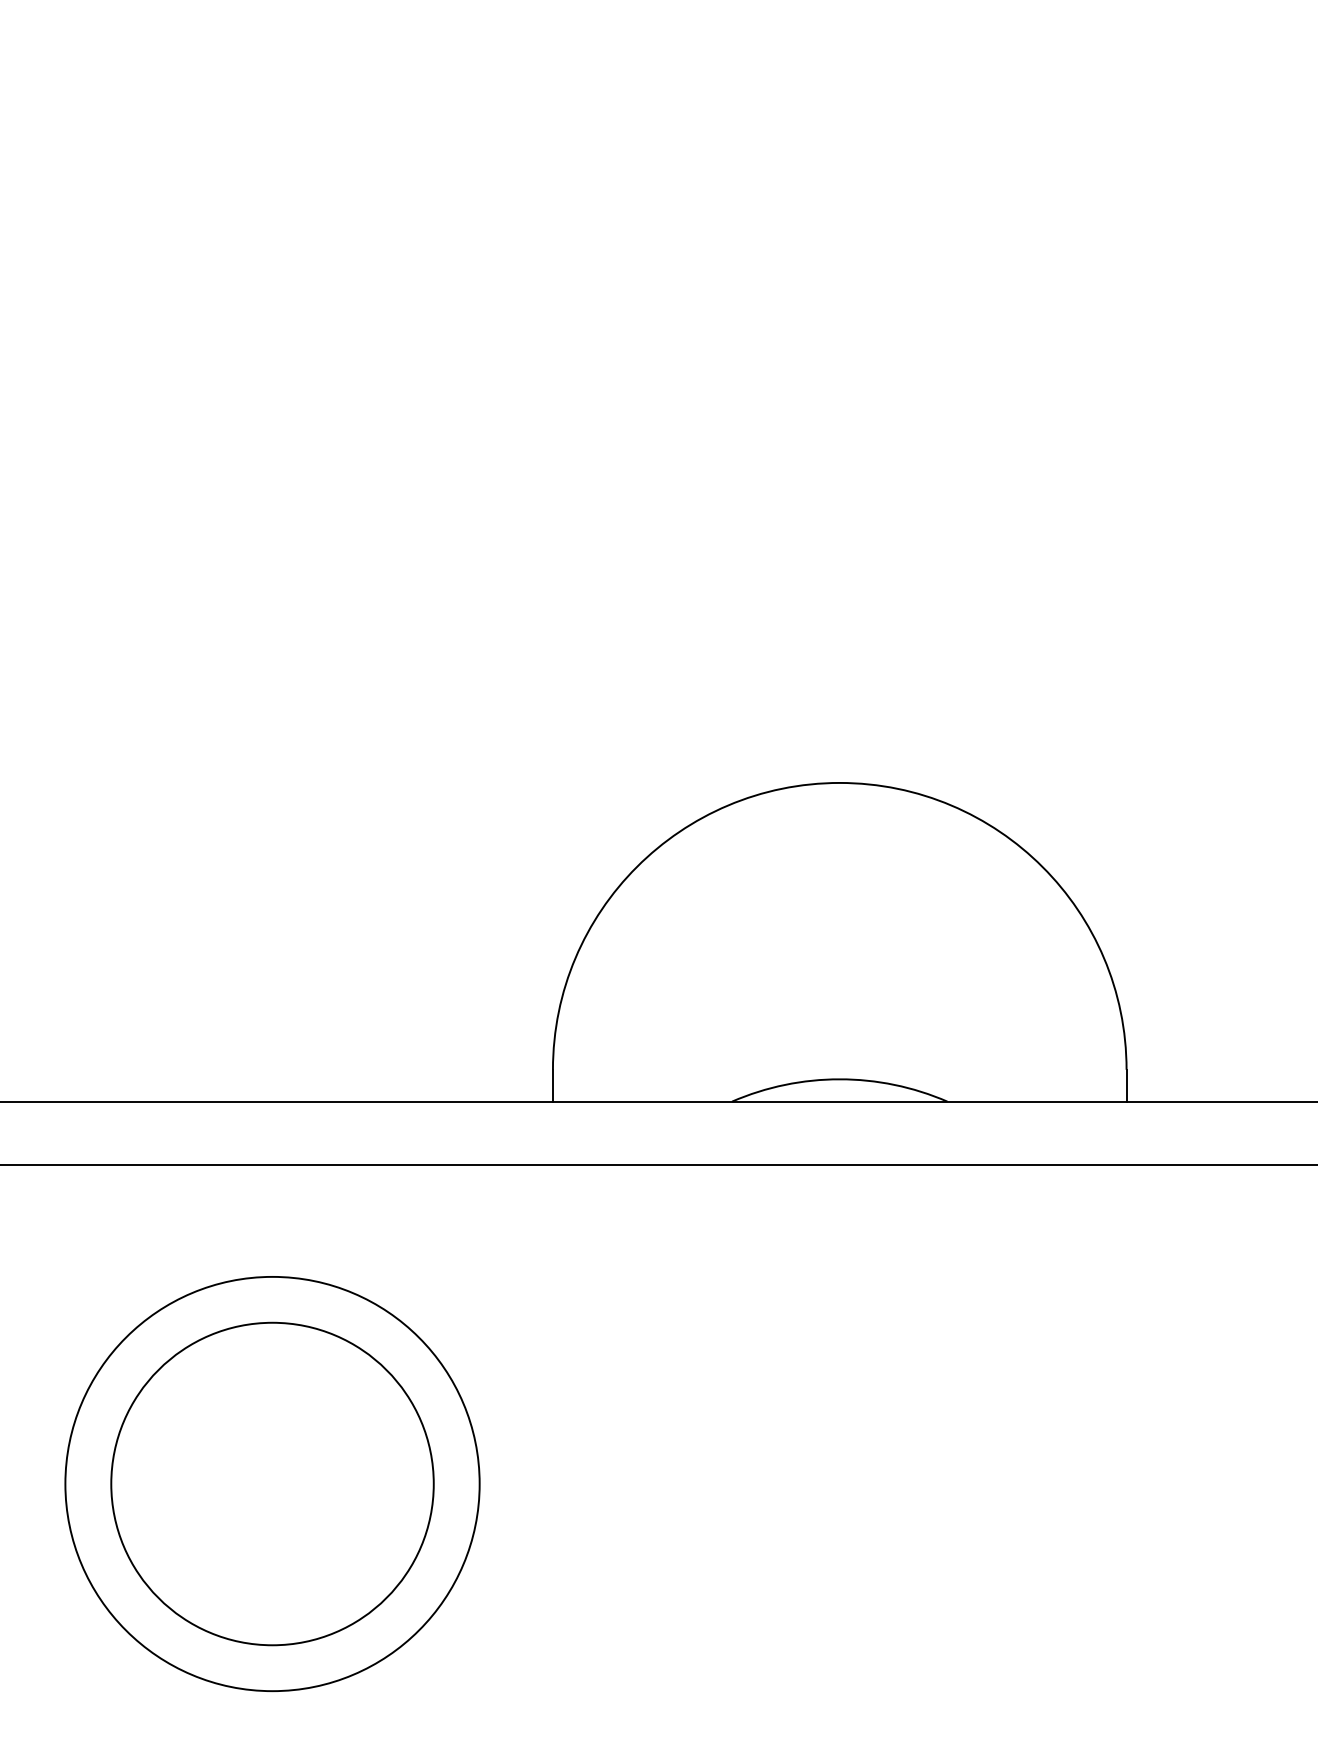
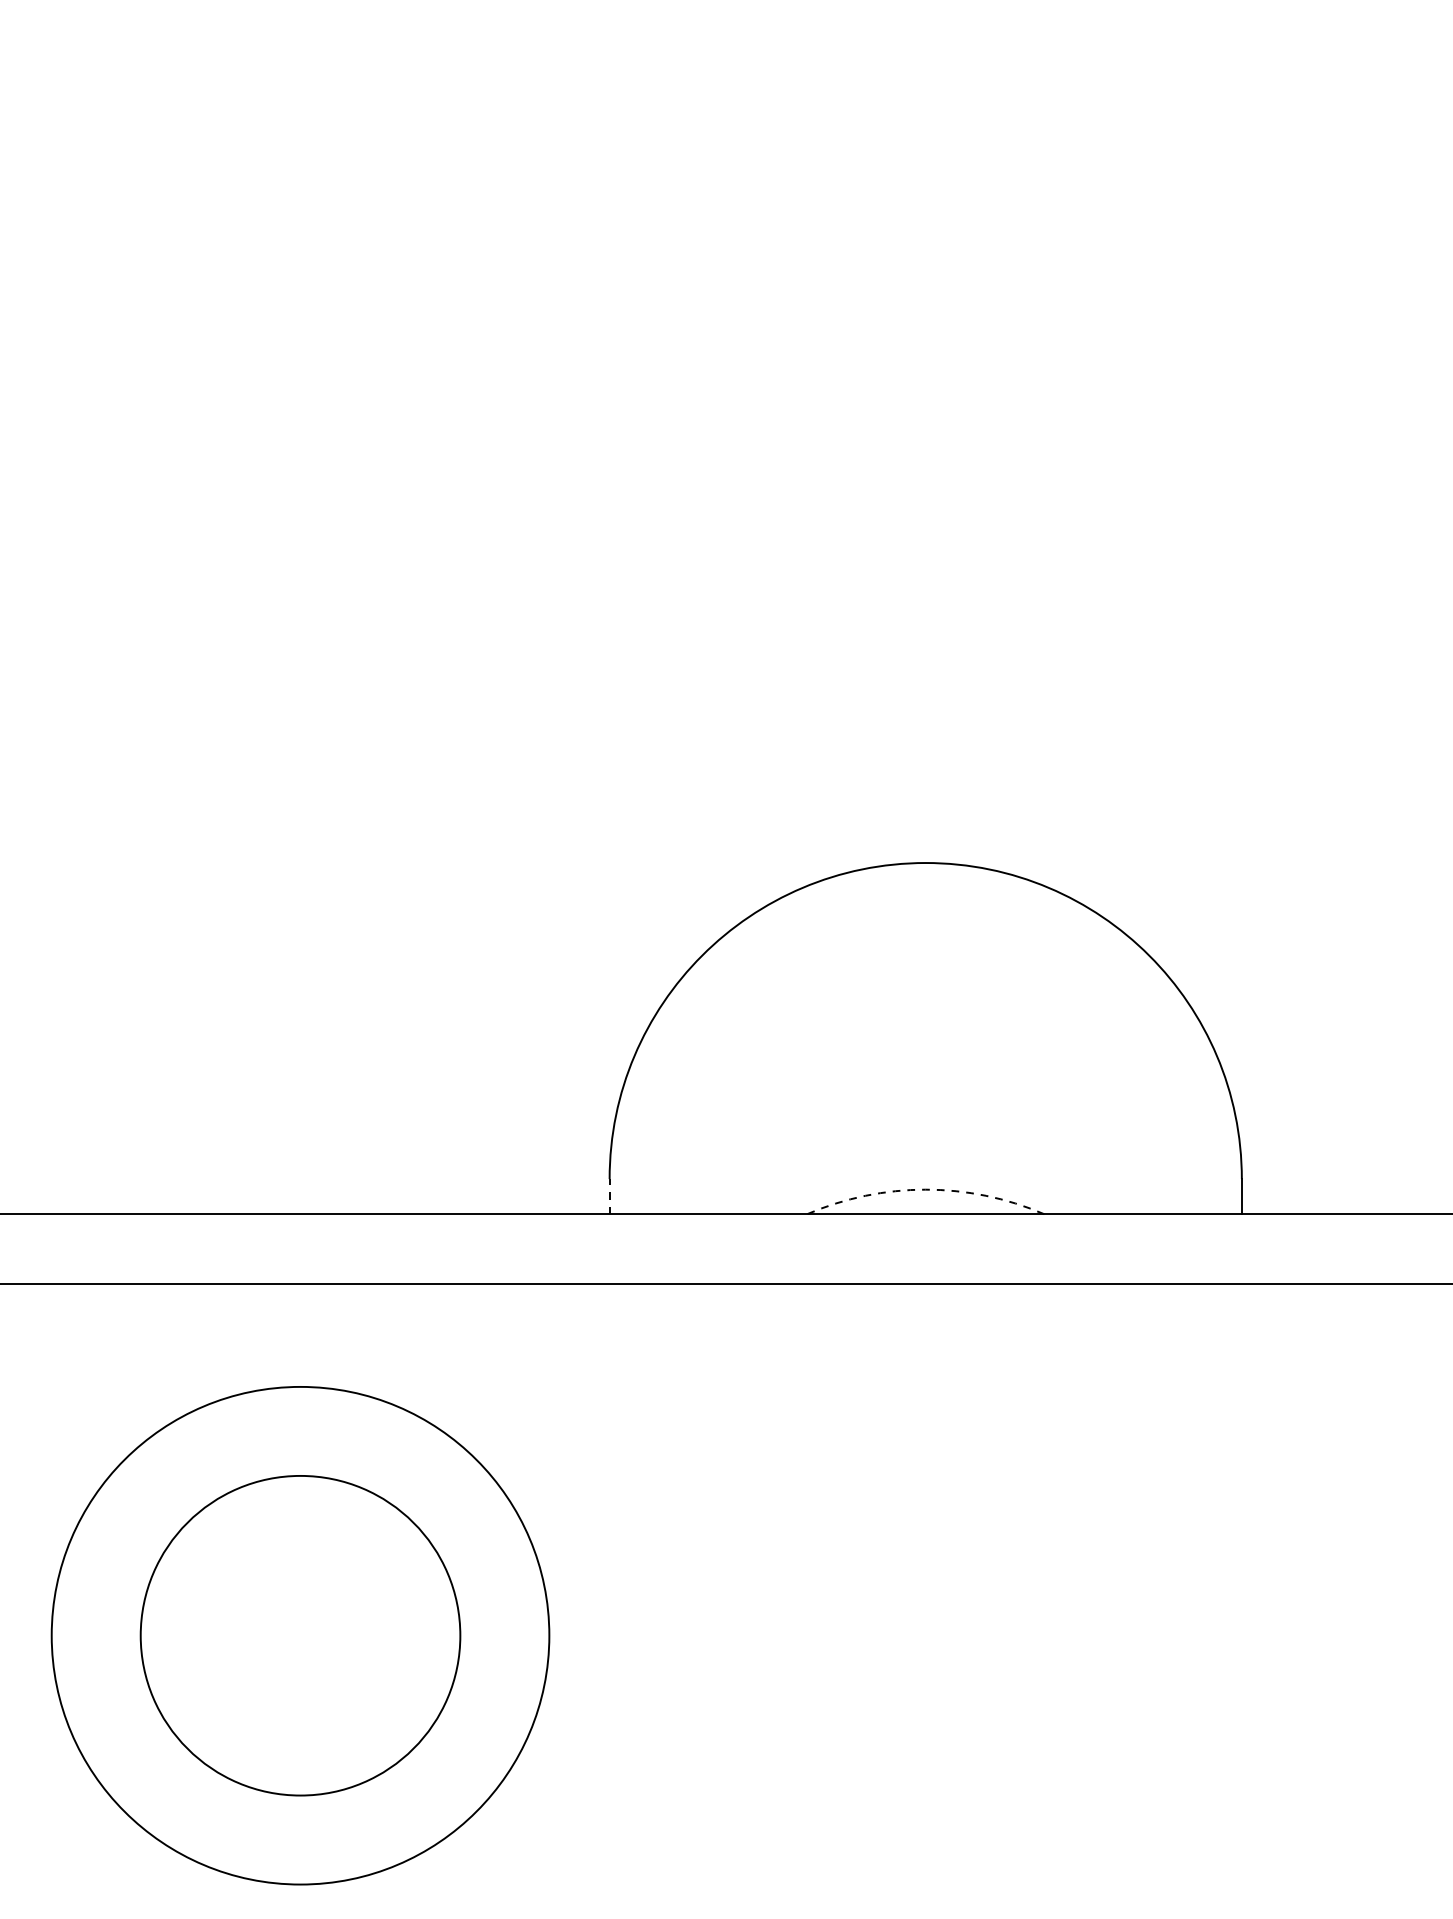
arc: (839, 1079) -> (925, 1189), solid -> dashed
line: (552, 1085) -> (609, 1196), solid -> dashed
circle: (272, 1483) -> (300, 1635), size x0.7
circle: (272, 1483) -> (300, 1635), size x1.4

